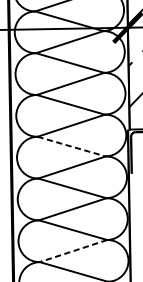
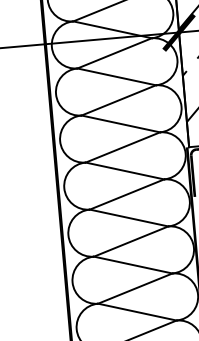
line: (72, 147) -> (125, 171), dashed -> solid
line: (72, 250) -> (134, 288), dashed -> solid

